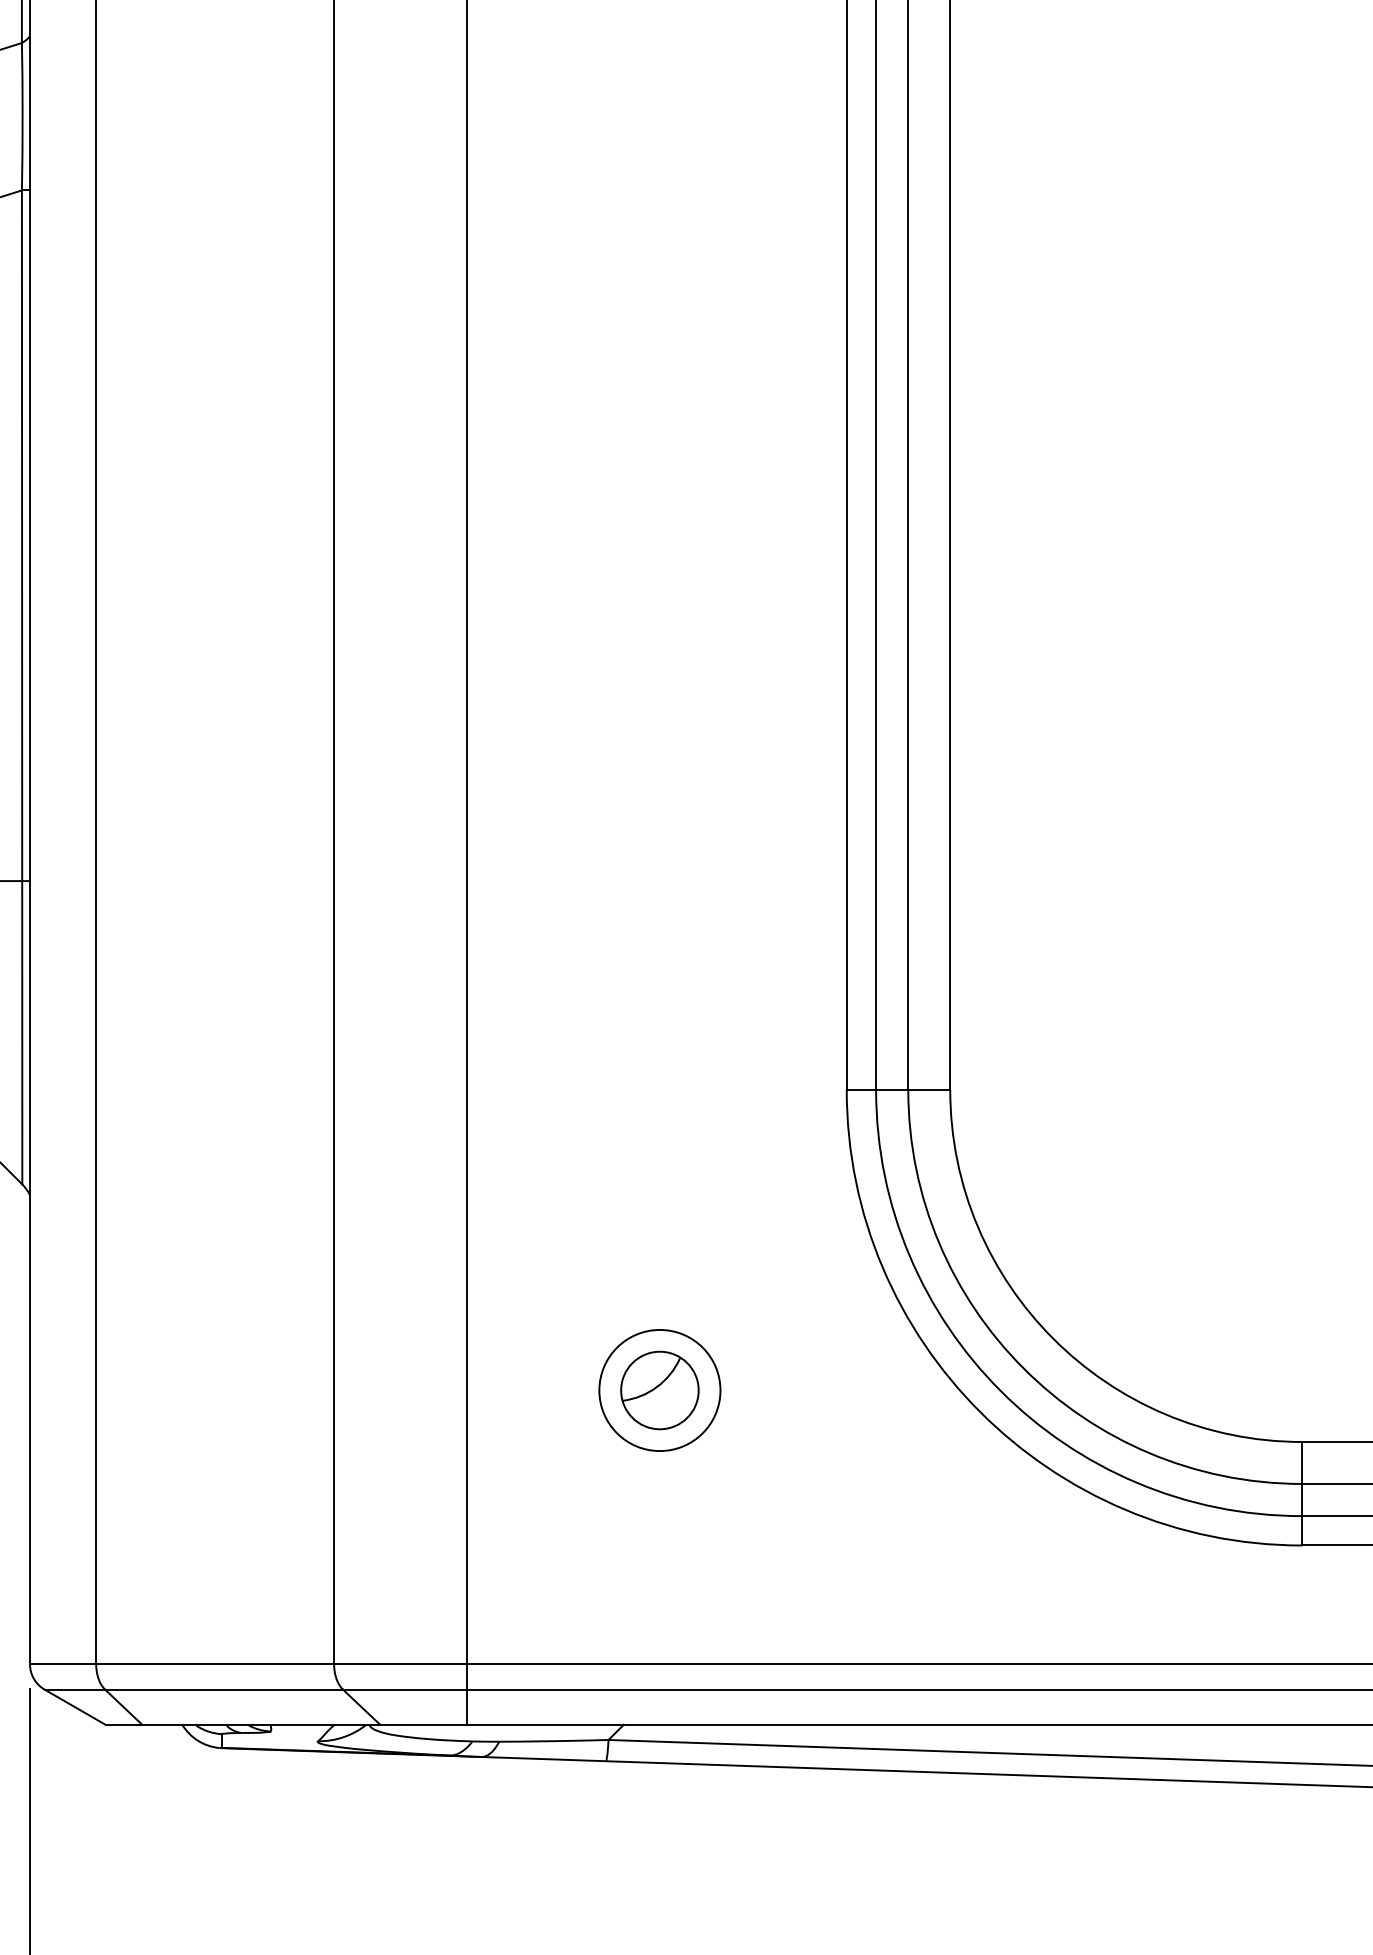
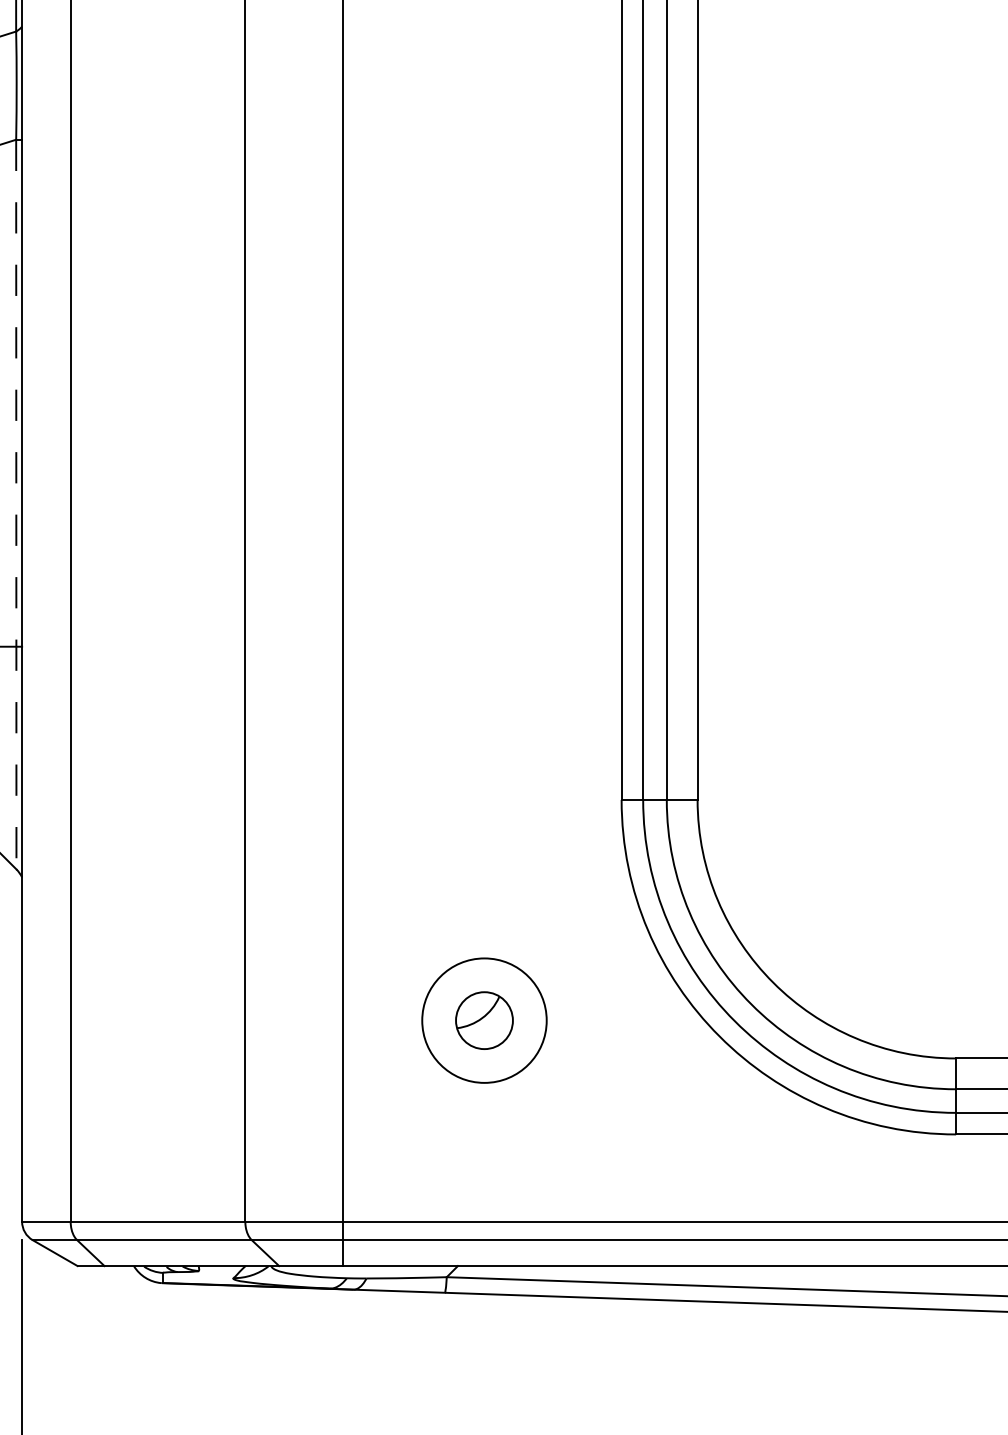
line: (22, 687) -> (16, 504), solid -> dashed
circle: (659, 1390) -> (484, 1020), size x1.4

